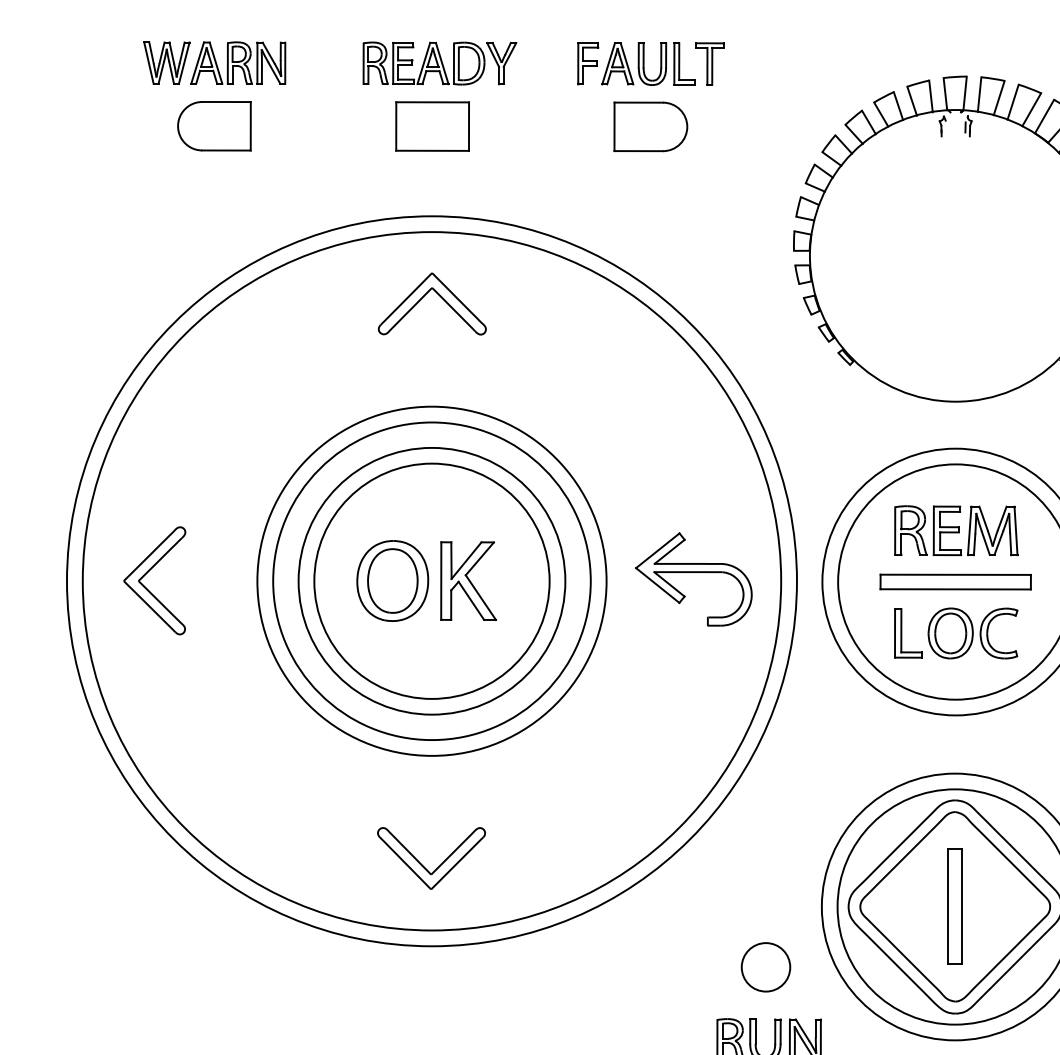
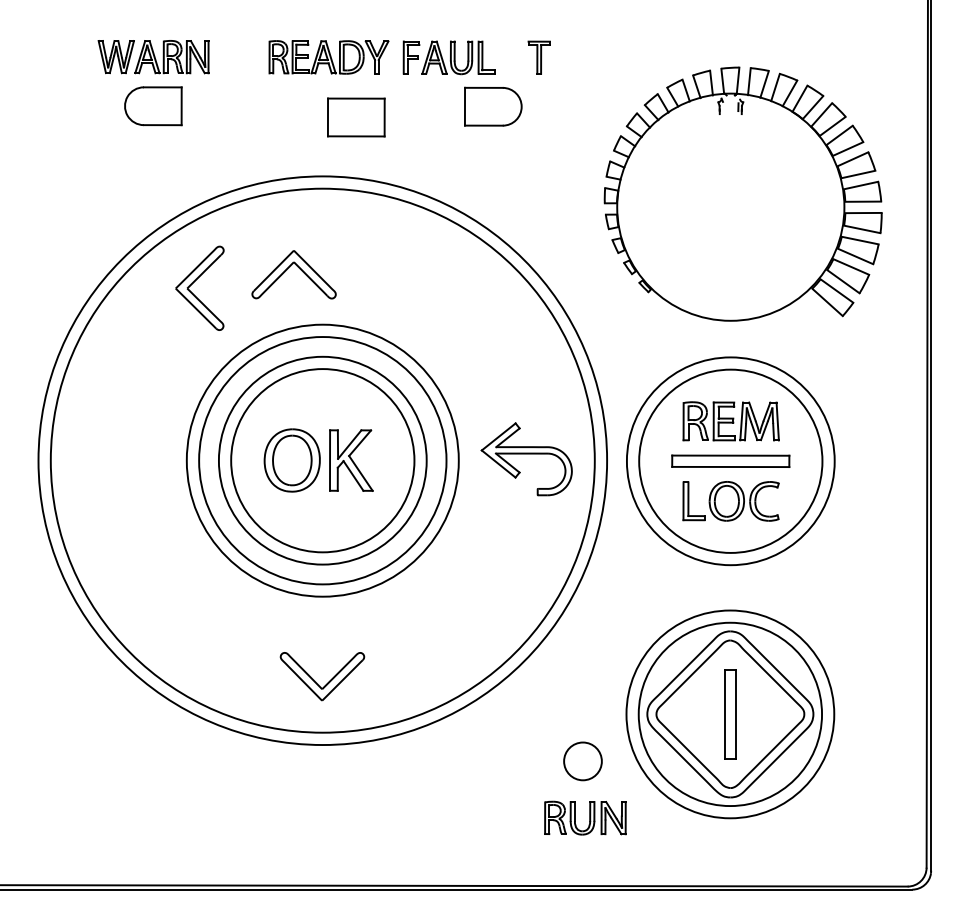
part: (635, 63) -> (448, 57), moved
part: (432, 126) -> (356, 117), moved
part: (425, 297) -> (288, 269), moved
part: (147, 573) -> (194, 282), moved

